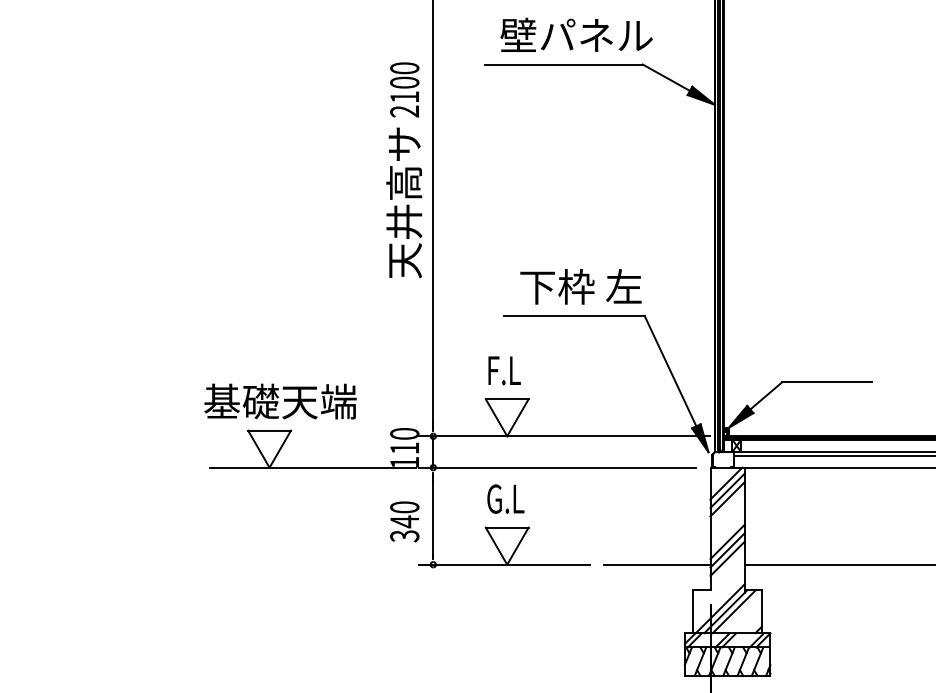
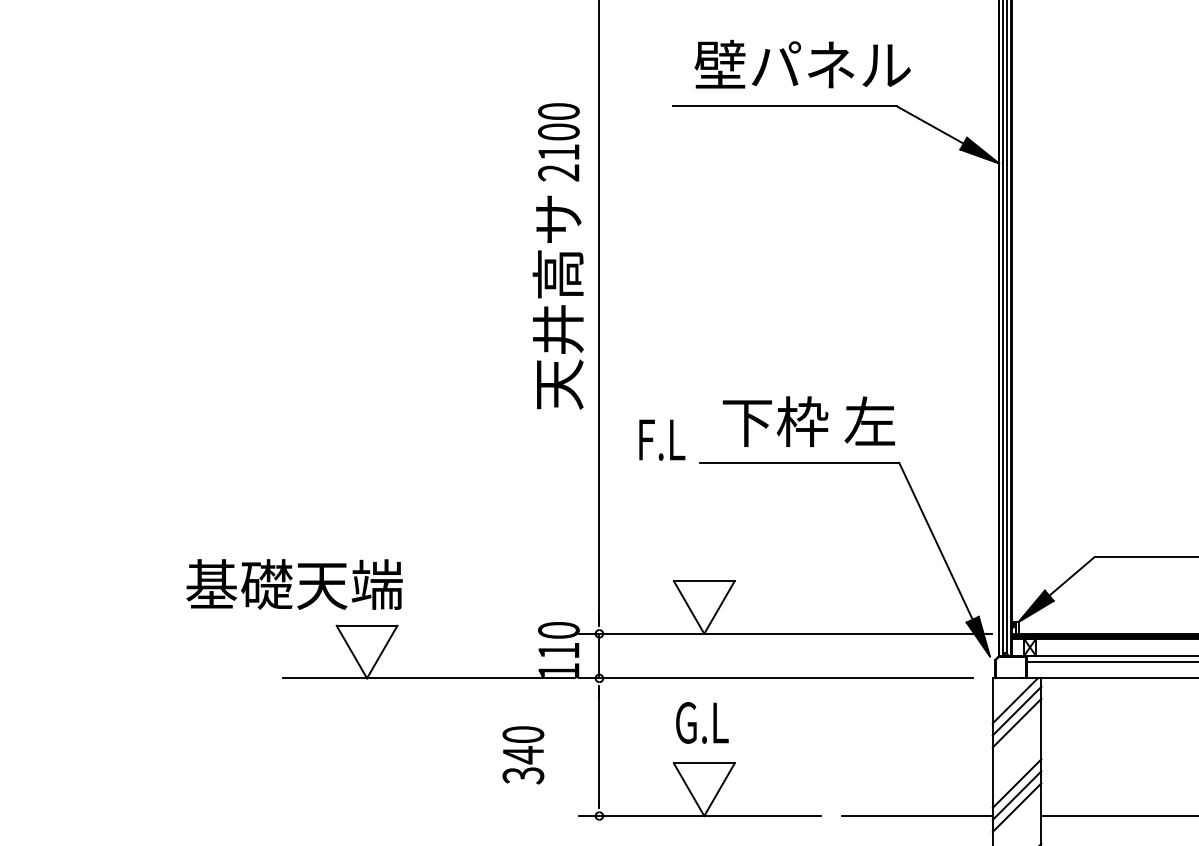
text: (504, 370) -> (662, 439), moved
text: (280, 401) -> (294, 584), moved
text: (404, 521) -> (523, 754), moved

